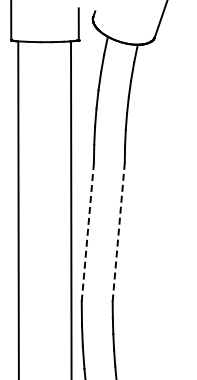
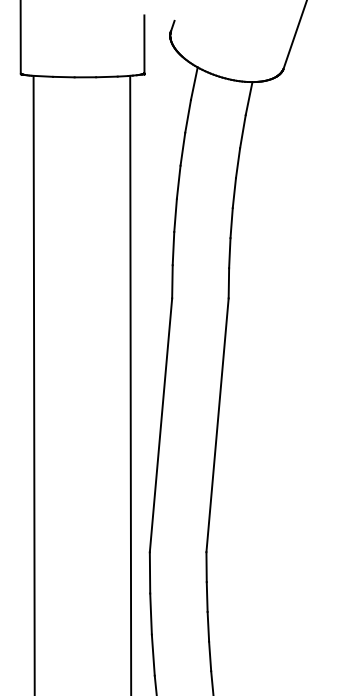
line: (87, 232) -> (160, 425), dashed -> solid
line: (118, 232) -> (217, 425), dashed -> solid

